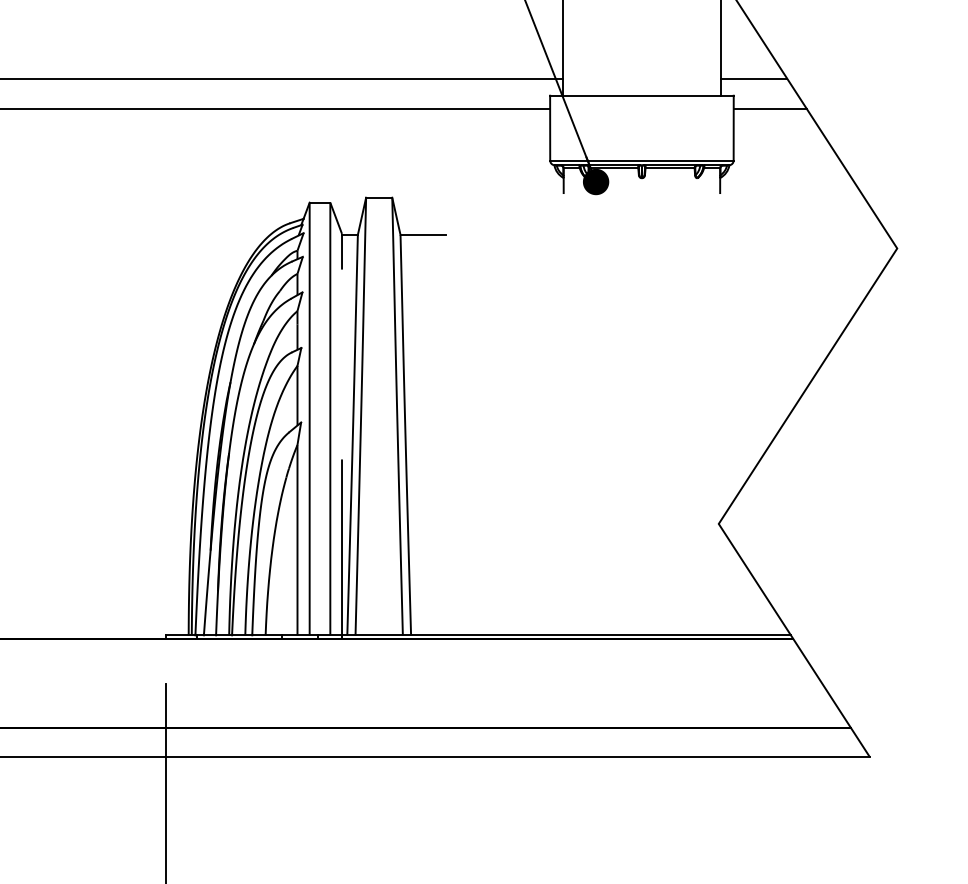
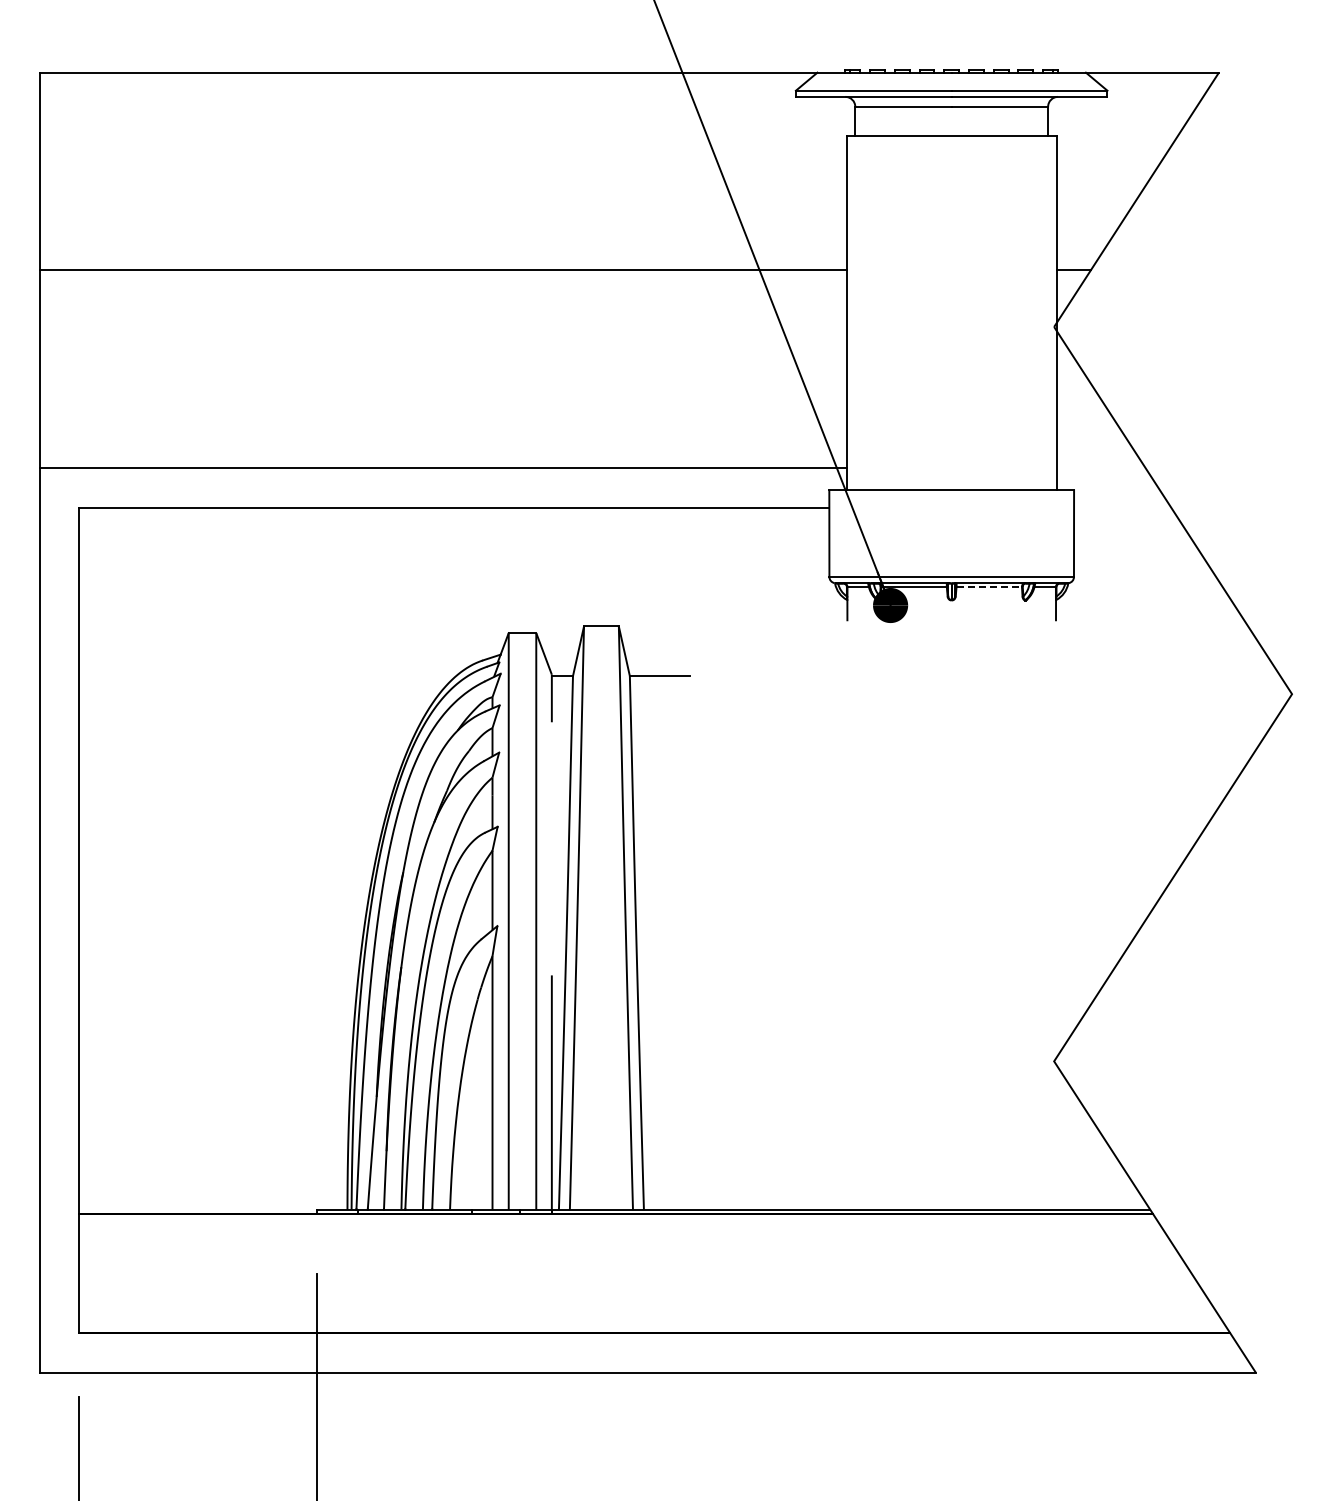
line: (753, 79) -> (1100, 468), removed
line: (770, 108) -> (1122, 507), removed
line: (670, 168) -> (989, 587), solid -> dashed

